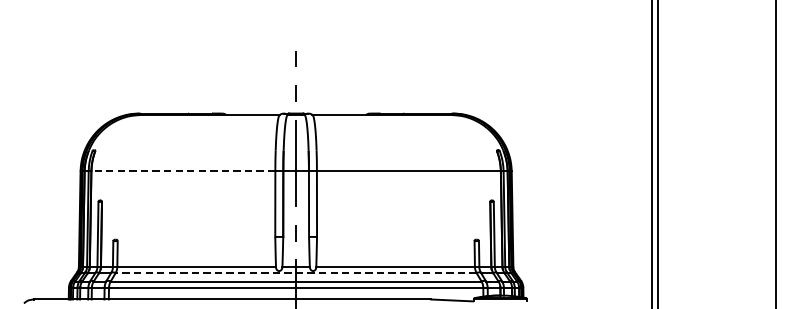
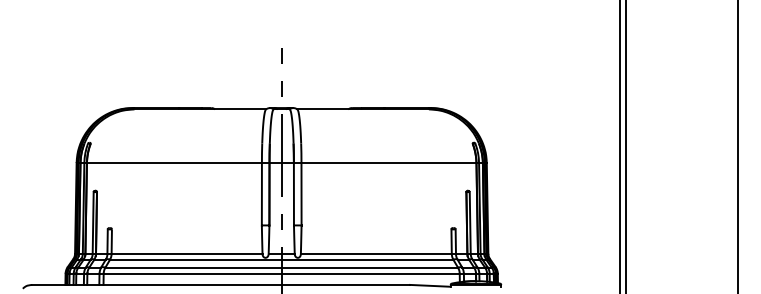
line: (182, 171) -> (173, 163), dashed -> solid
line: (295, 272) -> (281, 259), dashed -> solid

